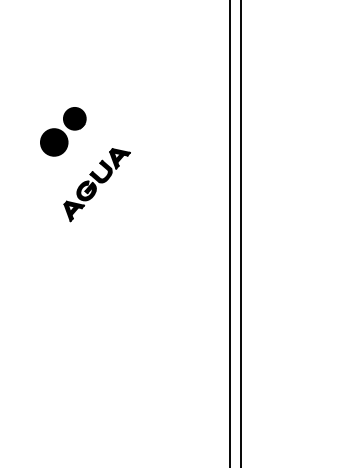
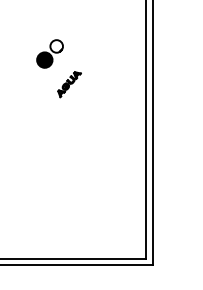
fill: (74, 118) -> (56, 46), removed
part: (96, 184) -> (69, 84), size x0.6

